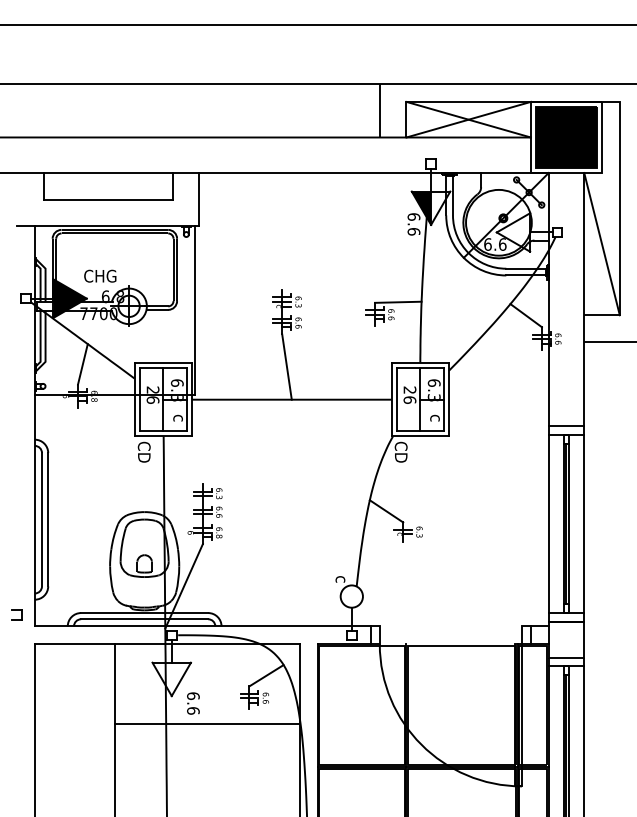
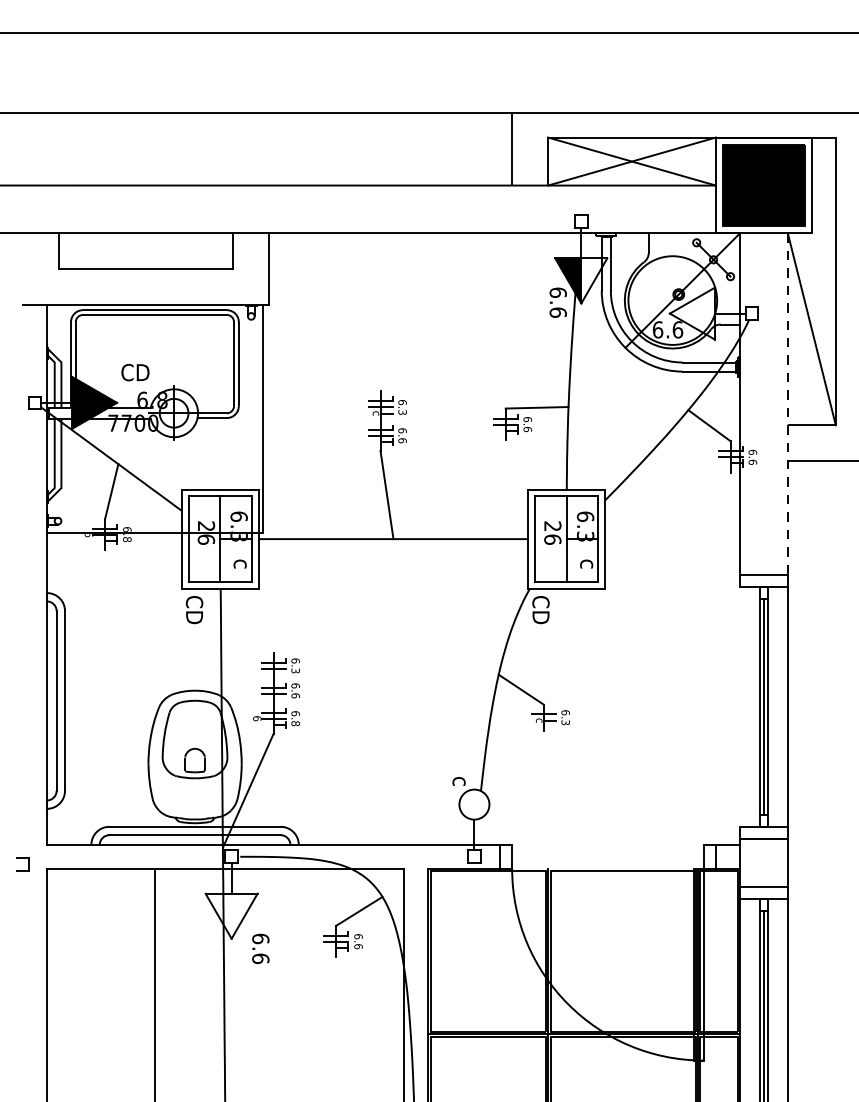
text: (100, 275) -> (135, 371), CHG -> CD
line: (584, 299) -> (788, 404), solid -> dashed
line: (548, 524) -> (739, 707), removed
part: (16, 614) -> (22, 863), moved
line: (206, 724) -> (278, 977), removed

